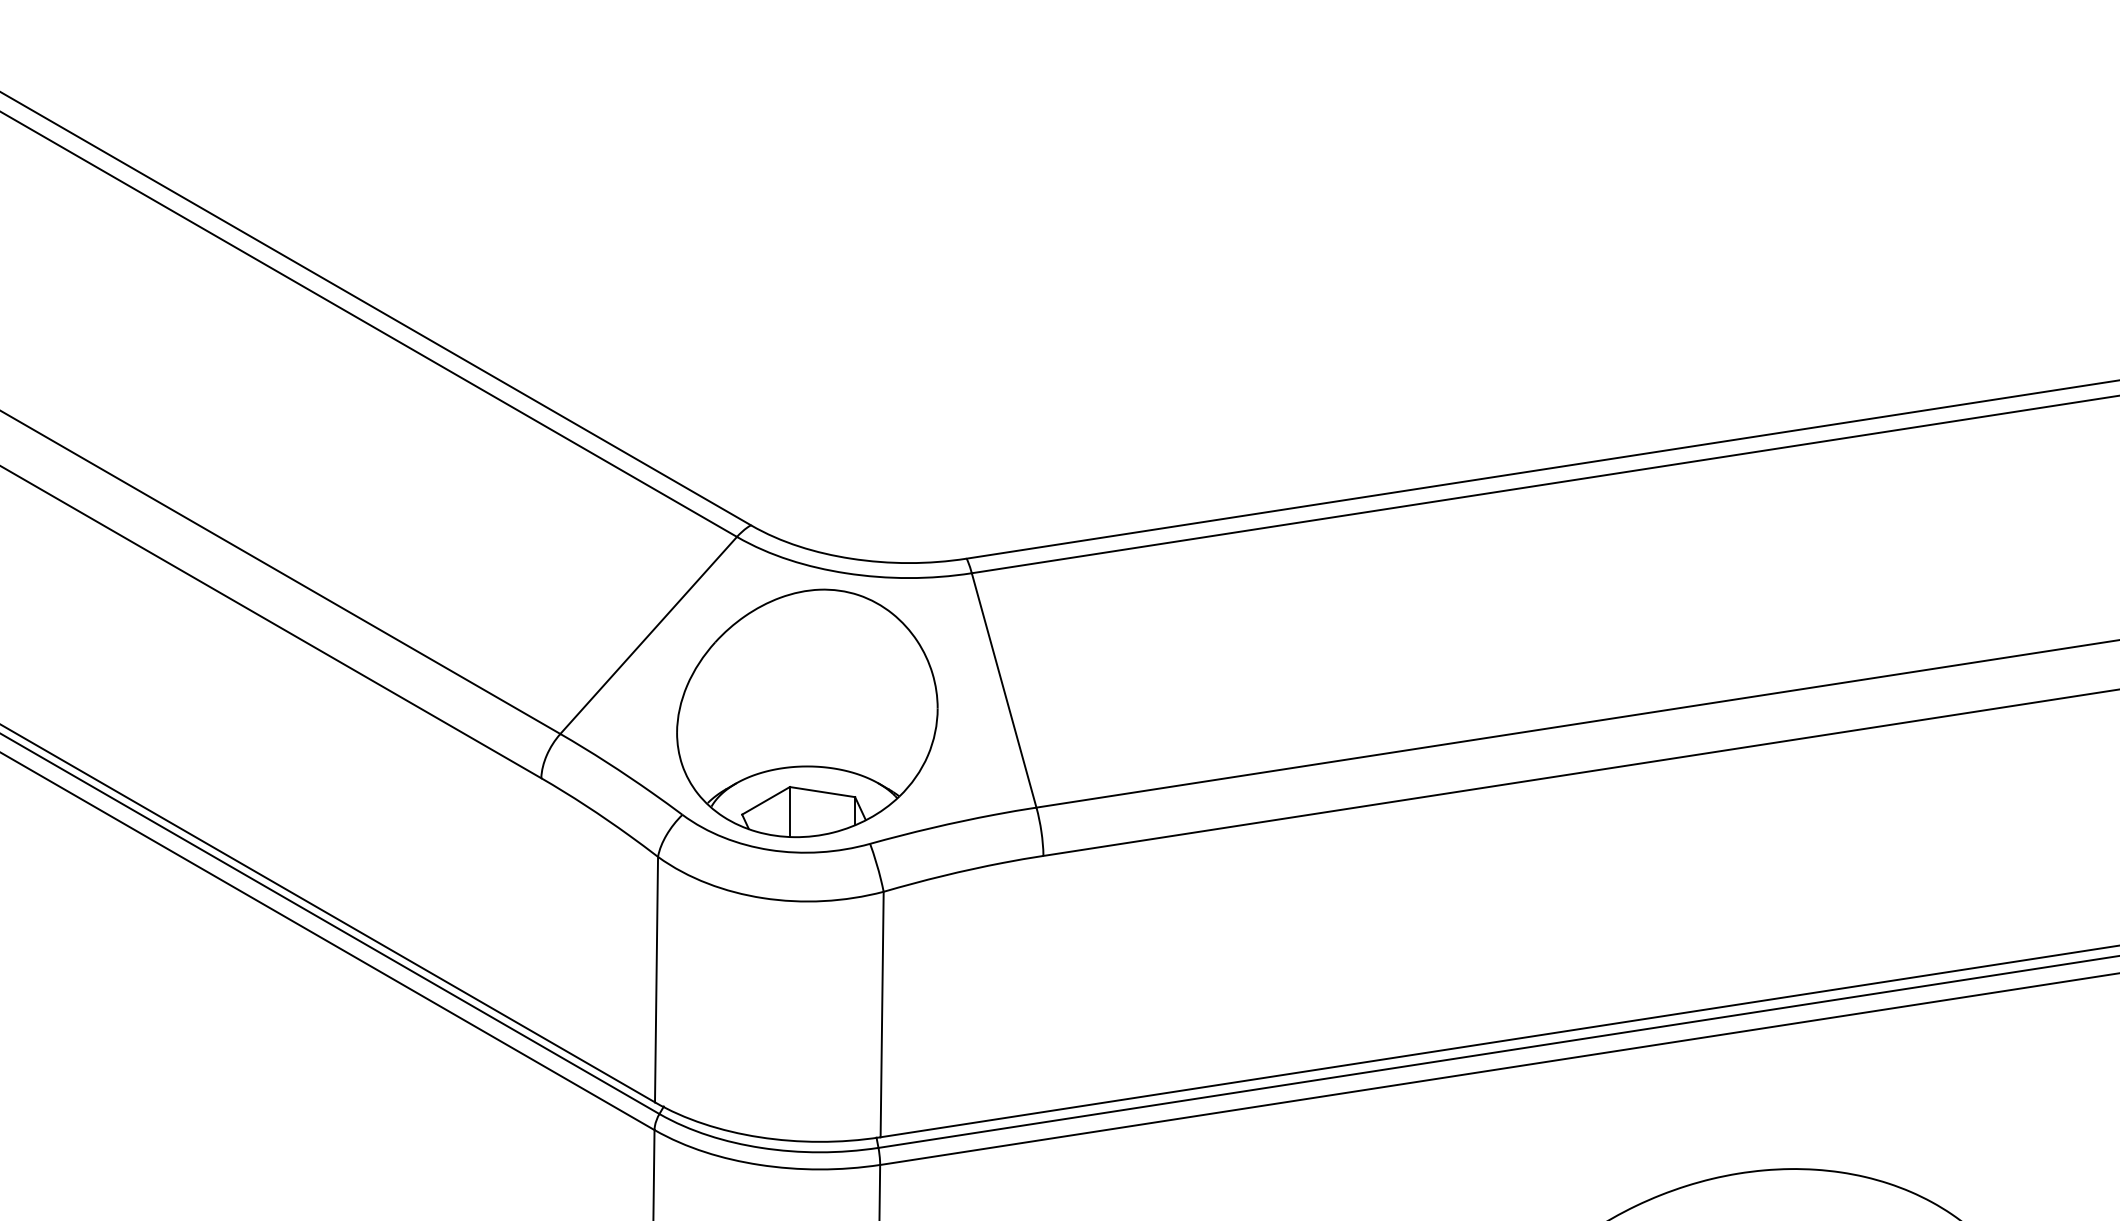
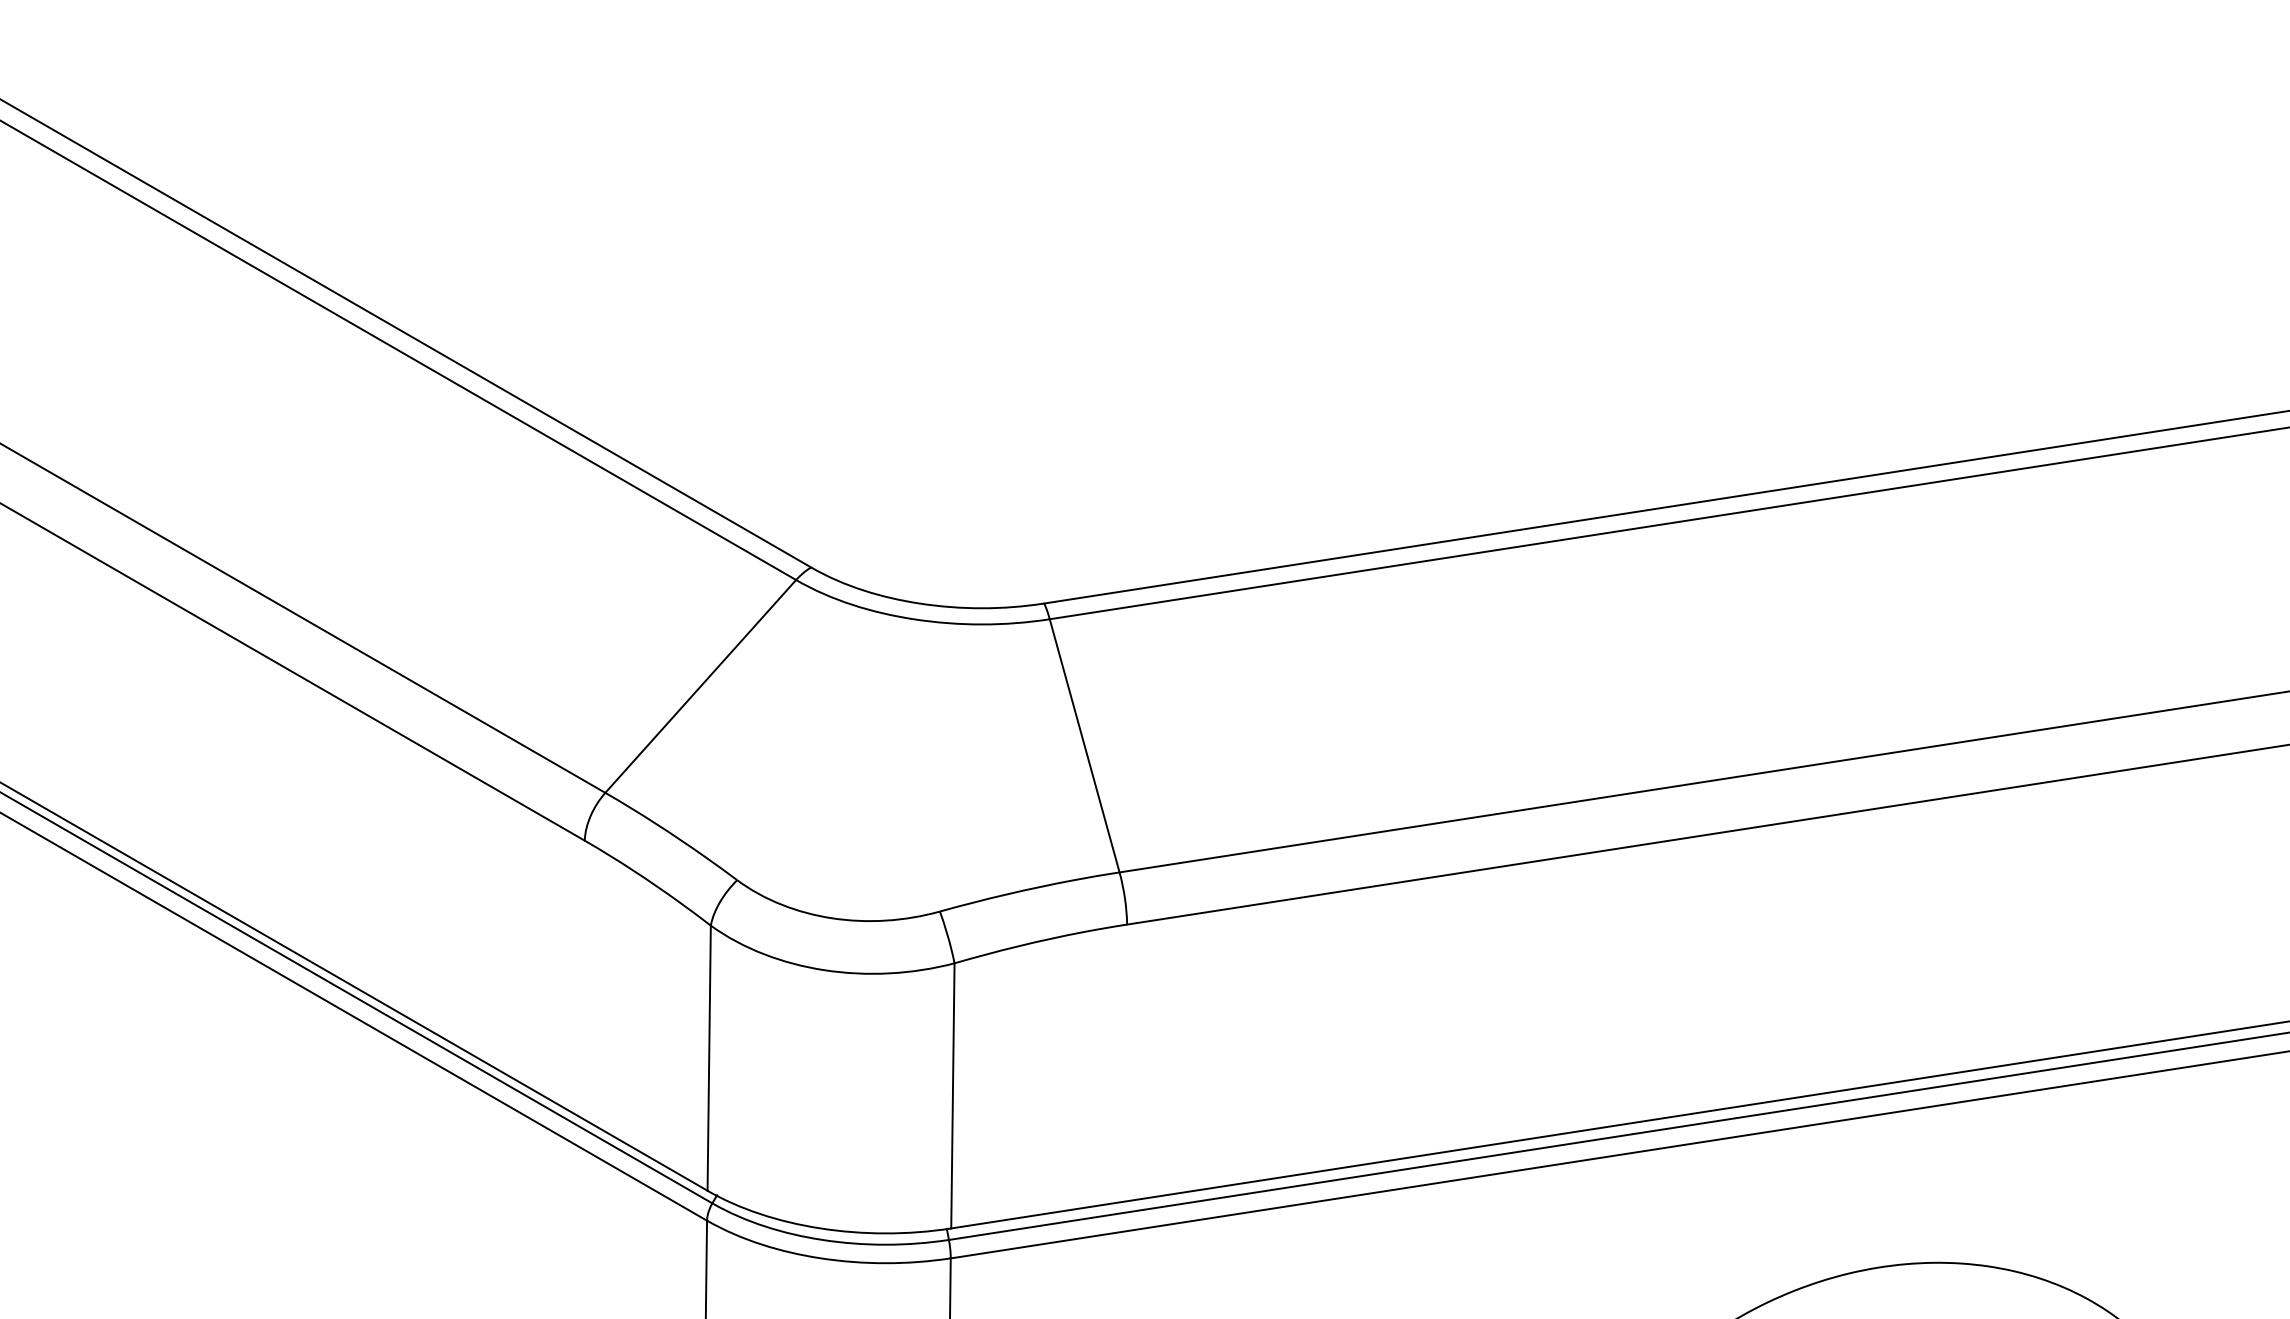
part: (807, 713) -> (872, 770), removed

